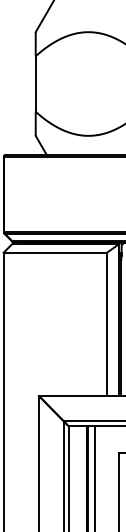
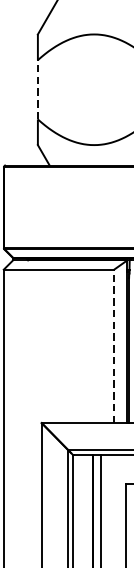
line: (35, 84) -> (37, 90), solid -> dashed
line: (107, 324) -> (114, 346), solid -> dashed

